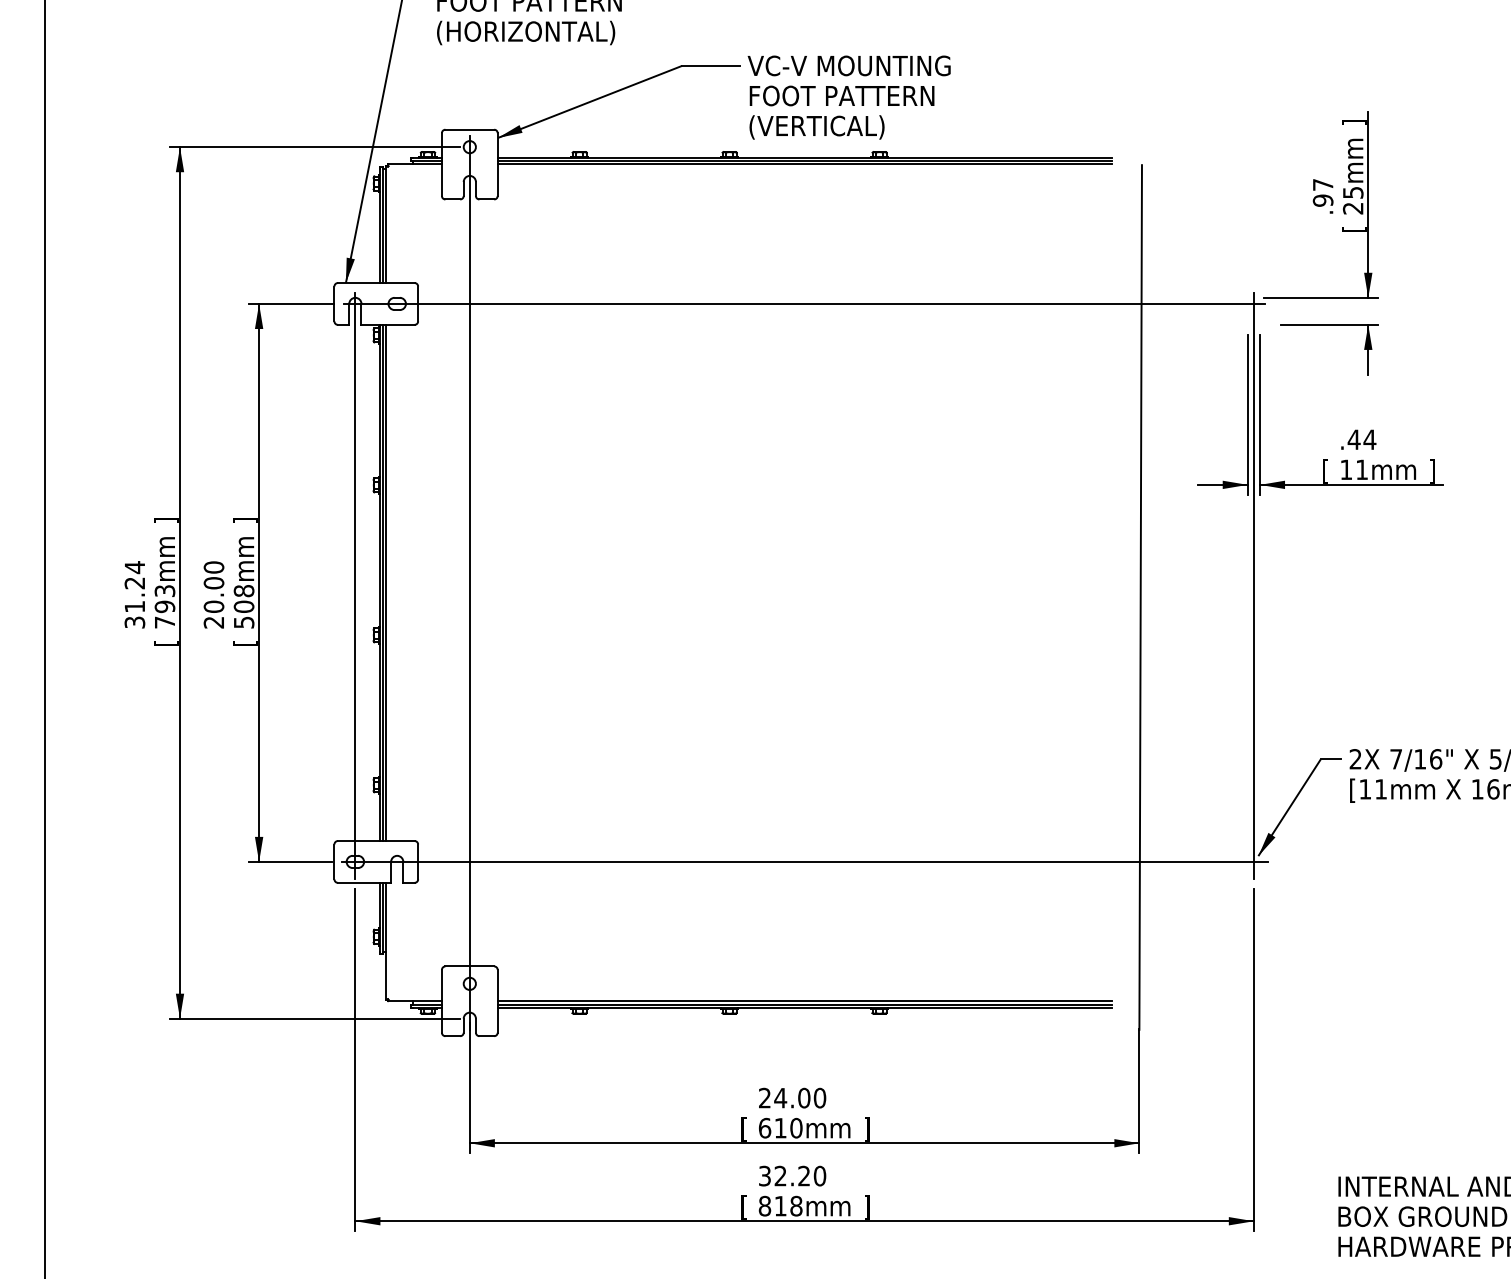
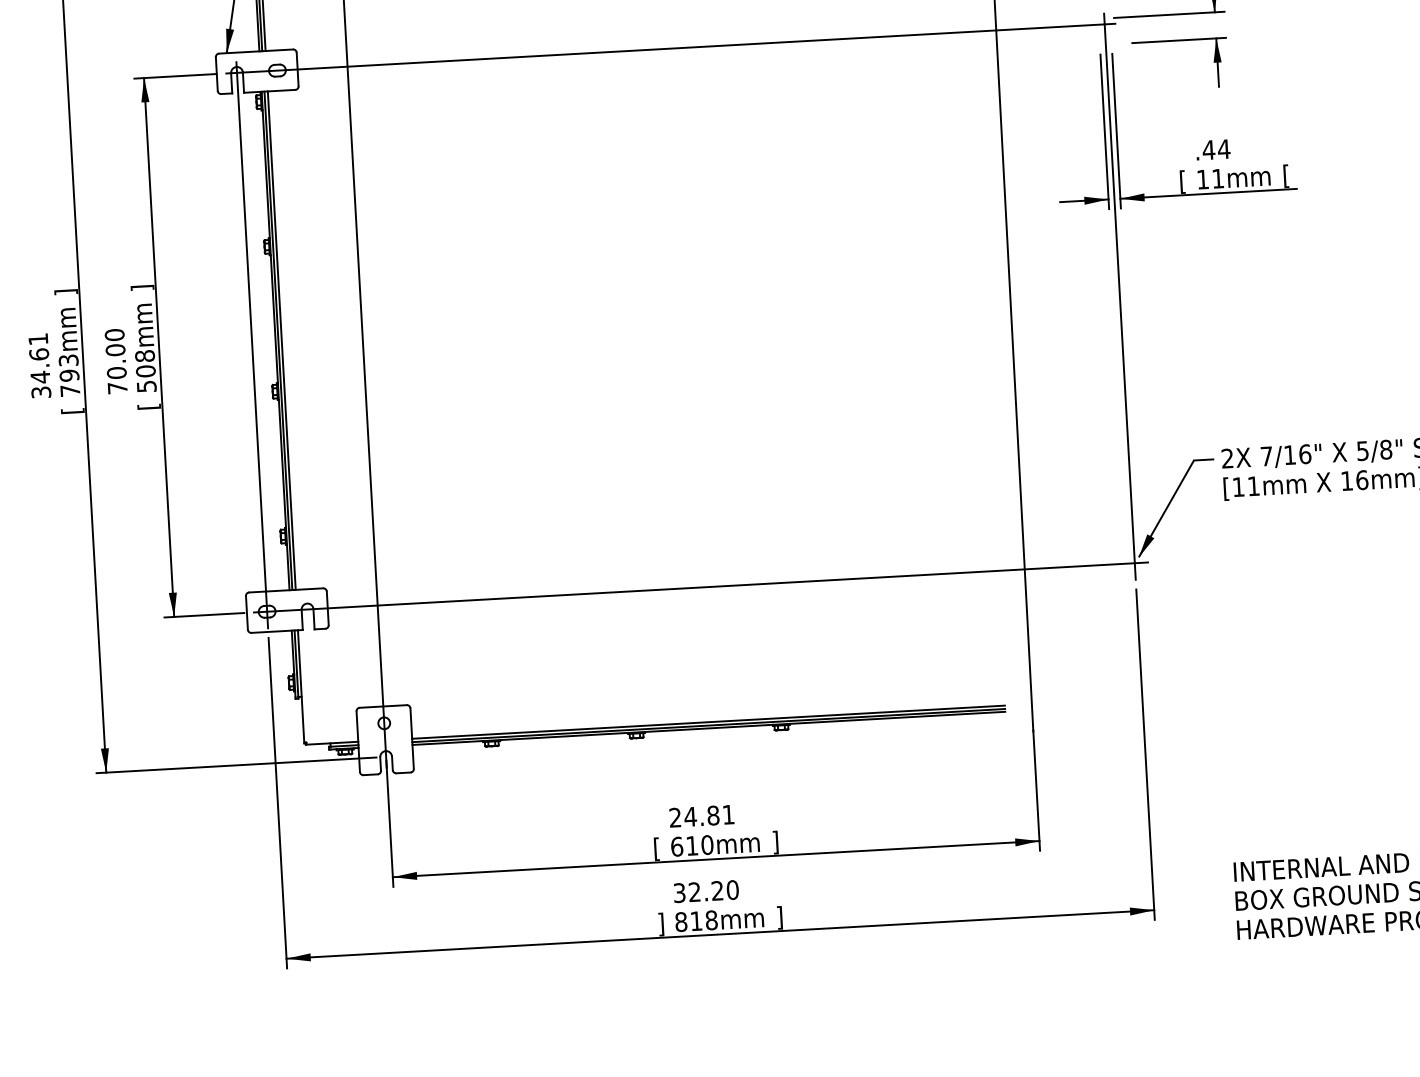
text: (1432, 471) -> (1286, 176), ] -> [
text: (134, 587) -> (39, 358), 31.24 -> 34.61
text: (213, 622) -> (117, 388), 20.00 -> 70.00
text: (812, 1097) -> (721, 814), 24.00 -> 24.81
text: (743, 1207) -> (660, 924), [ -> ]

